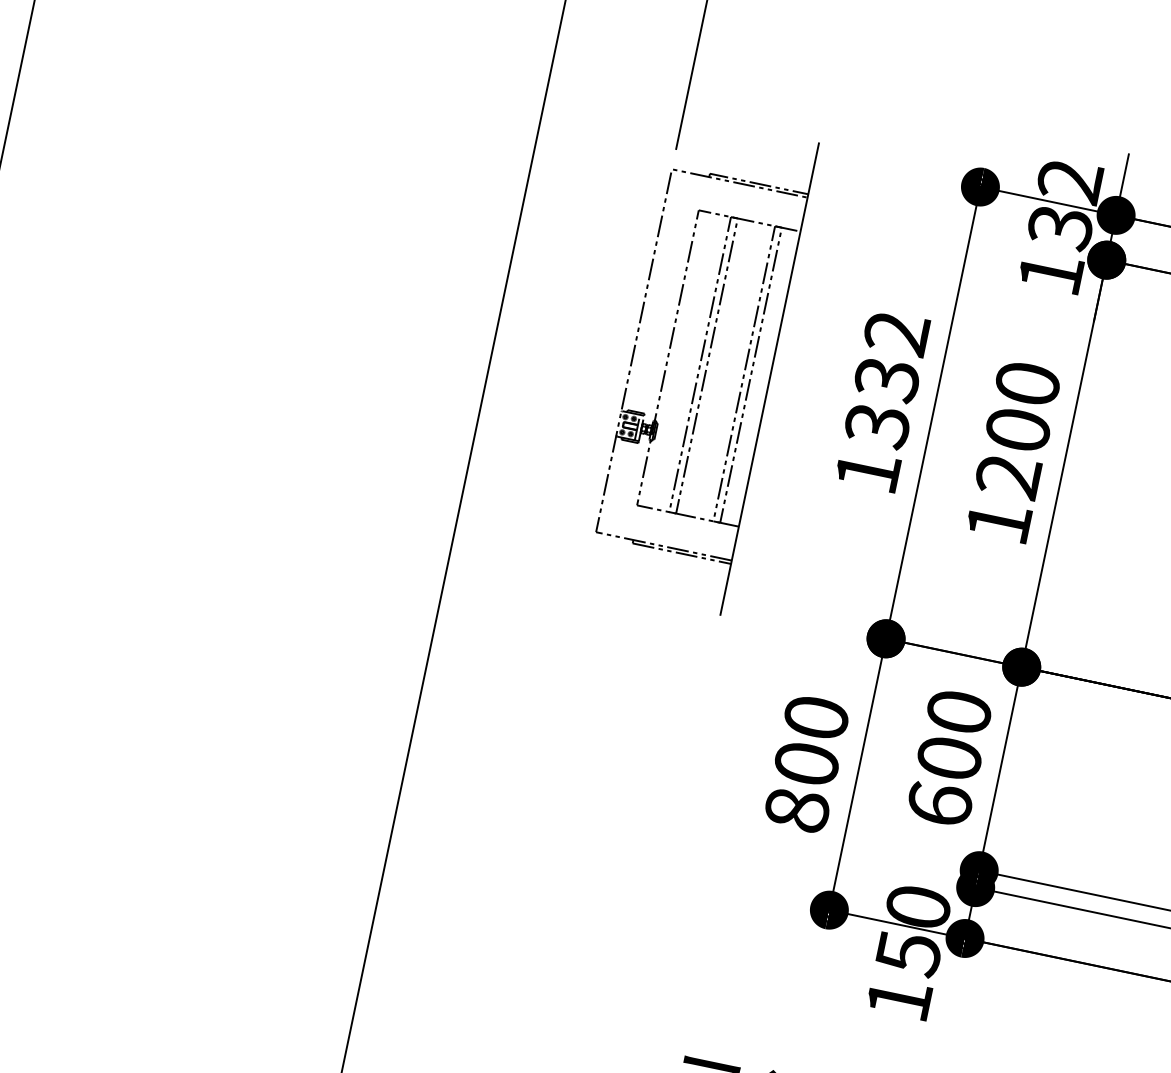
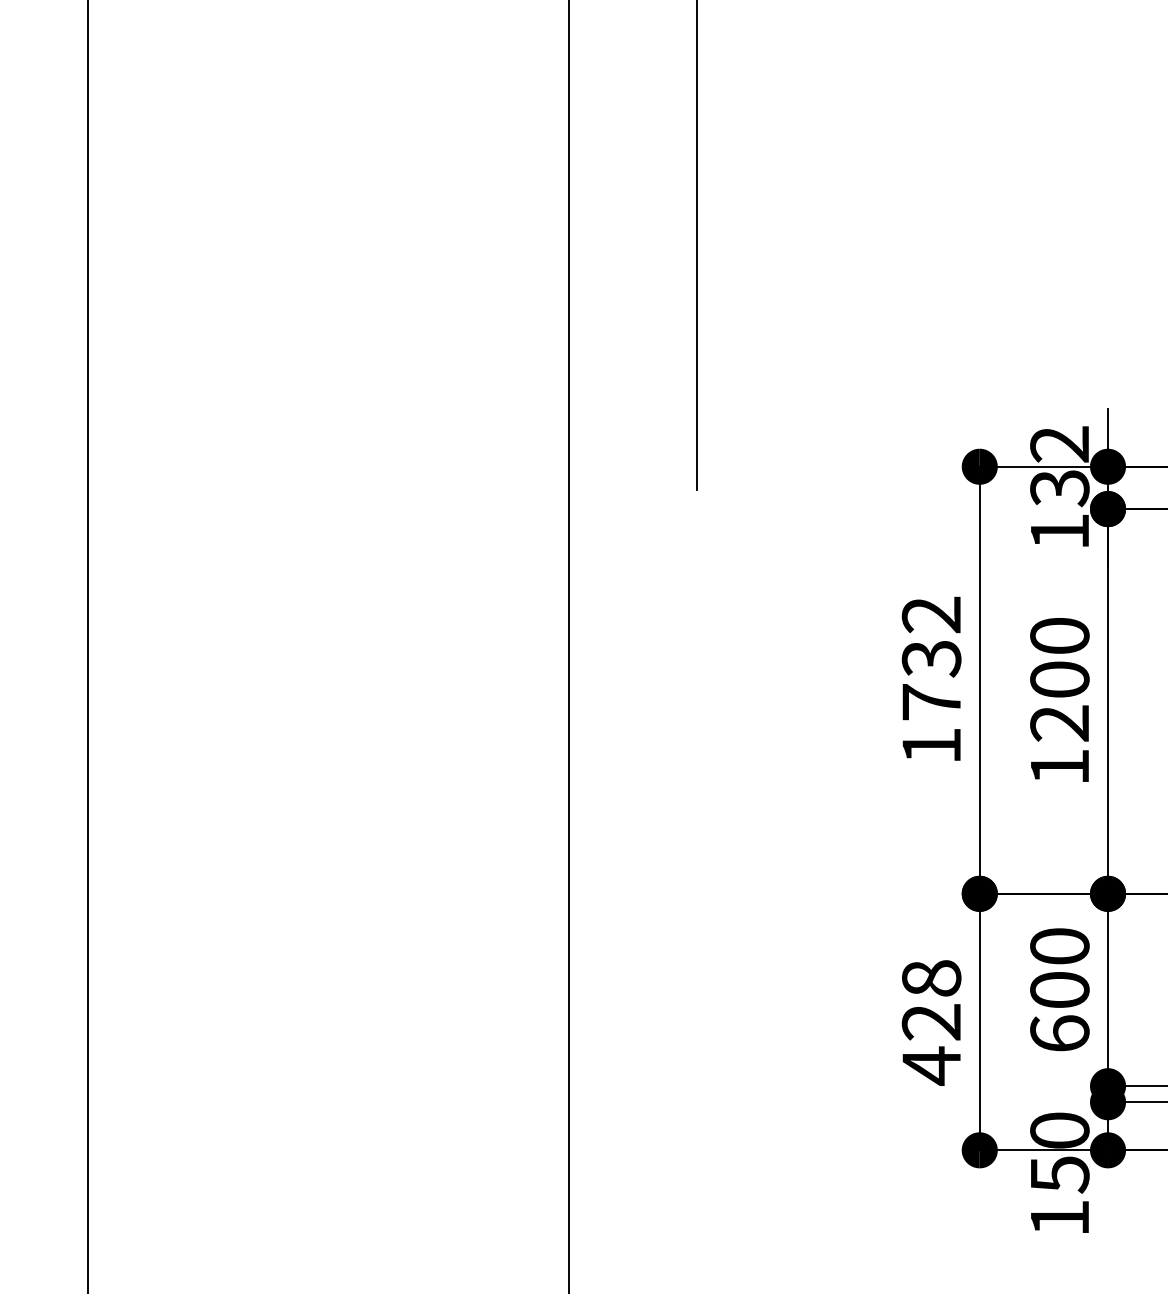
part: (701, 364) -> (760, 680), removed
text: (877, 425) -> (931, 702), 1332 -> 1732
text: (806, 764) -> (931, 1022), 800 -> 428

